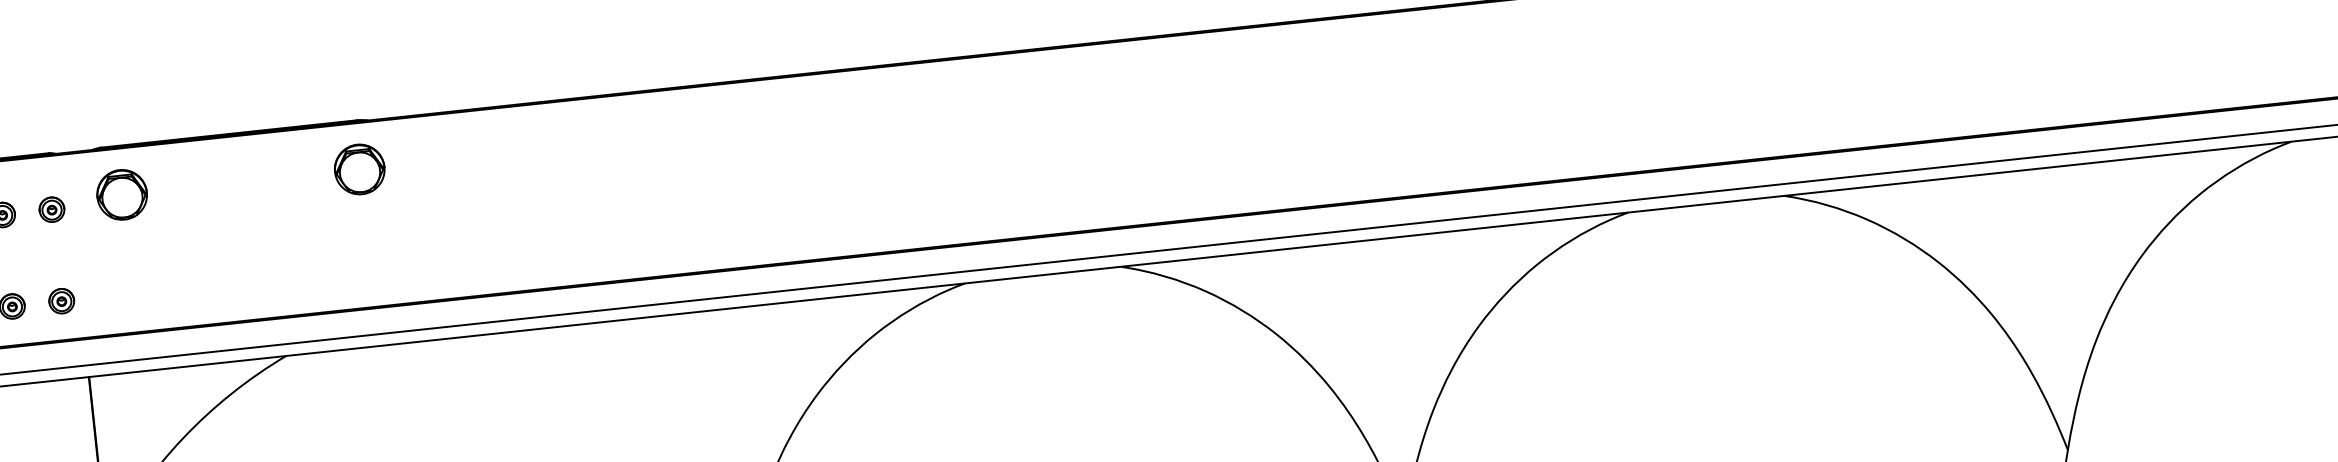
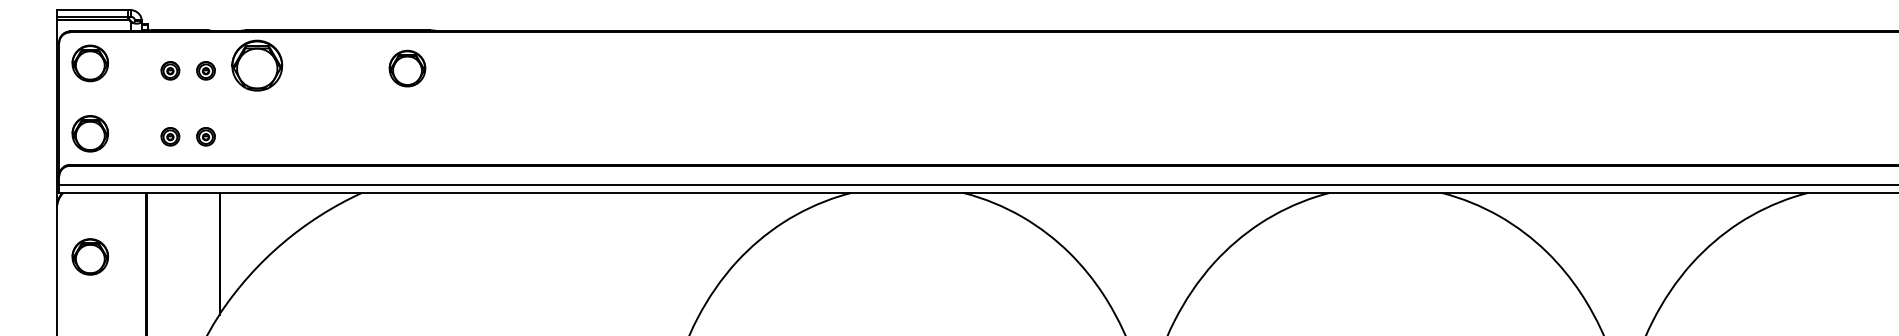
part: (359, 169) -> (407, 68), moved
part: (121, 194) -> (256, 65), size x1.4

